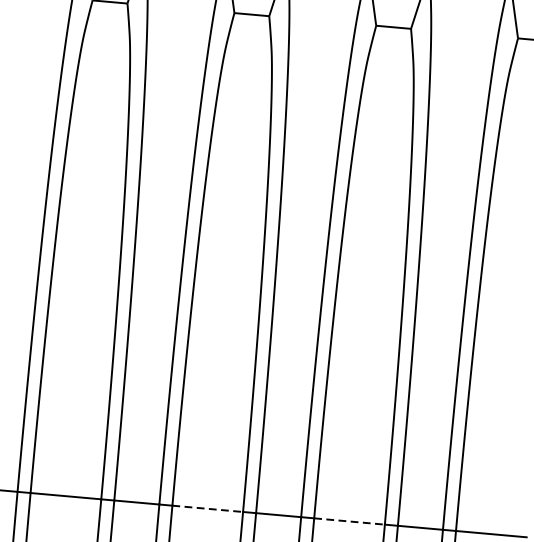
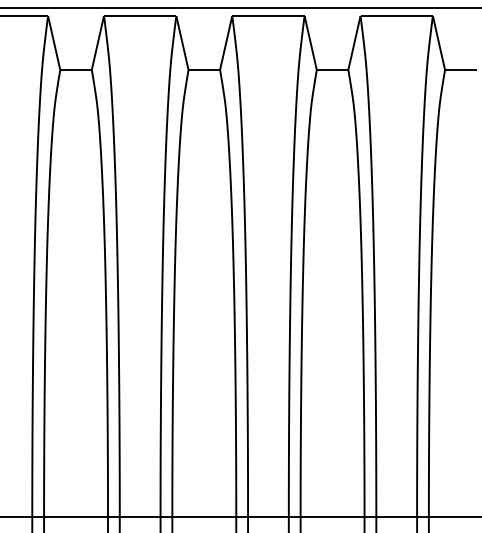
line: (207, 509) -> (204, 517), dashed -> solid
line: (349, 522) -> (332, 517), dashed -> solid

